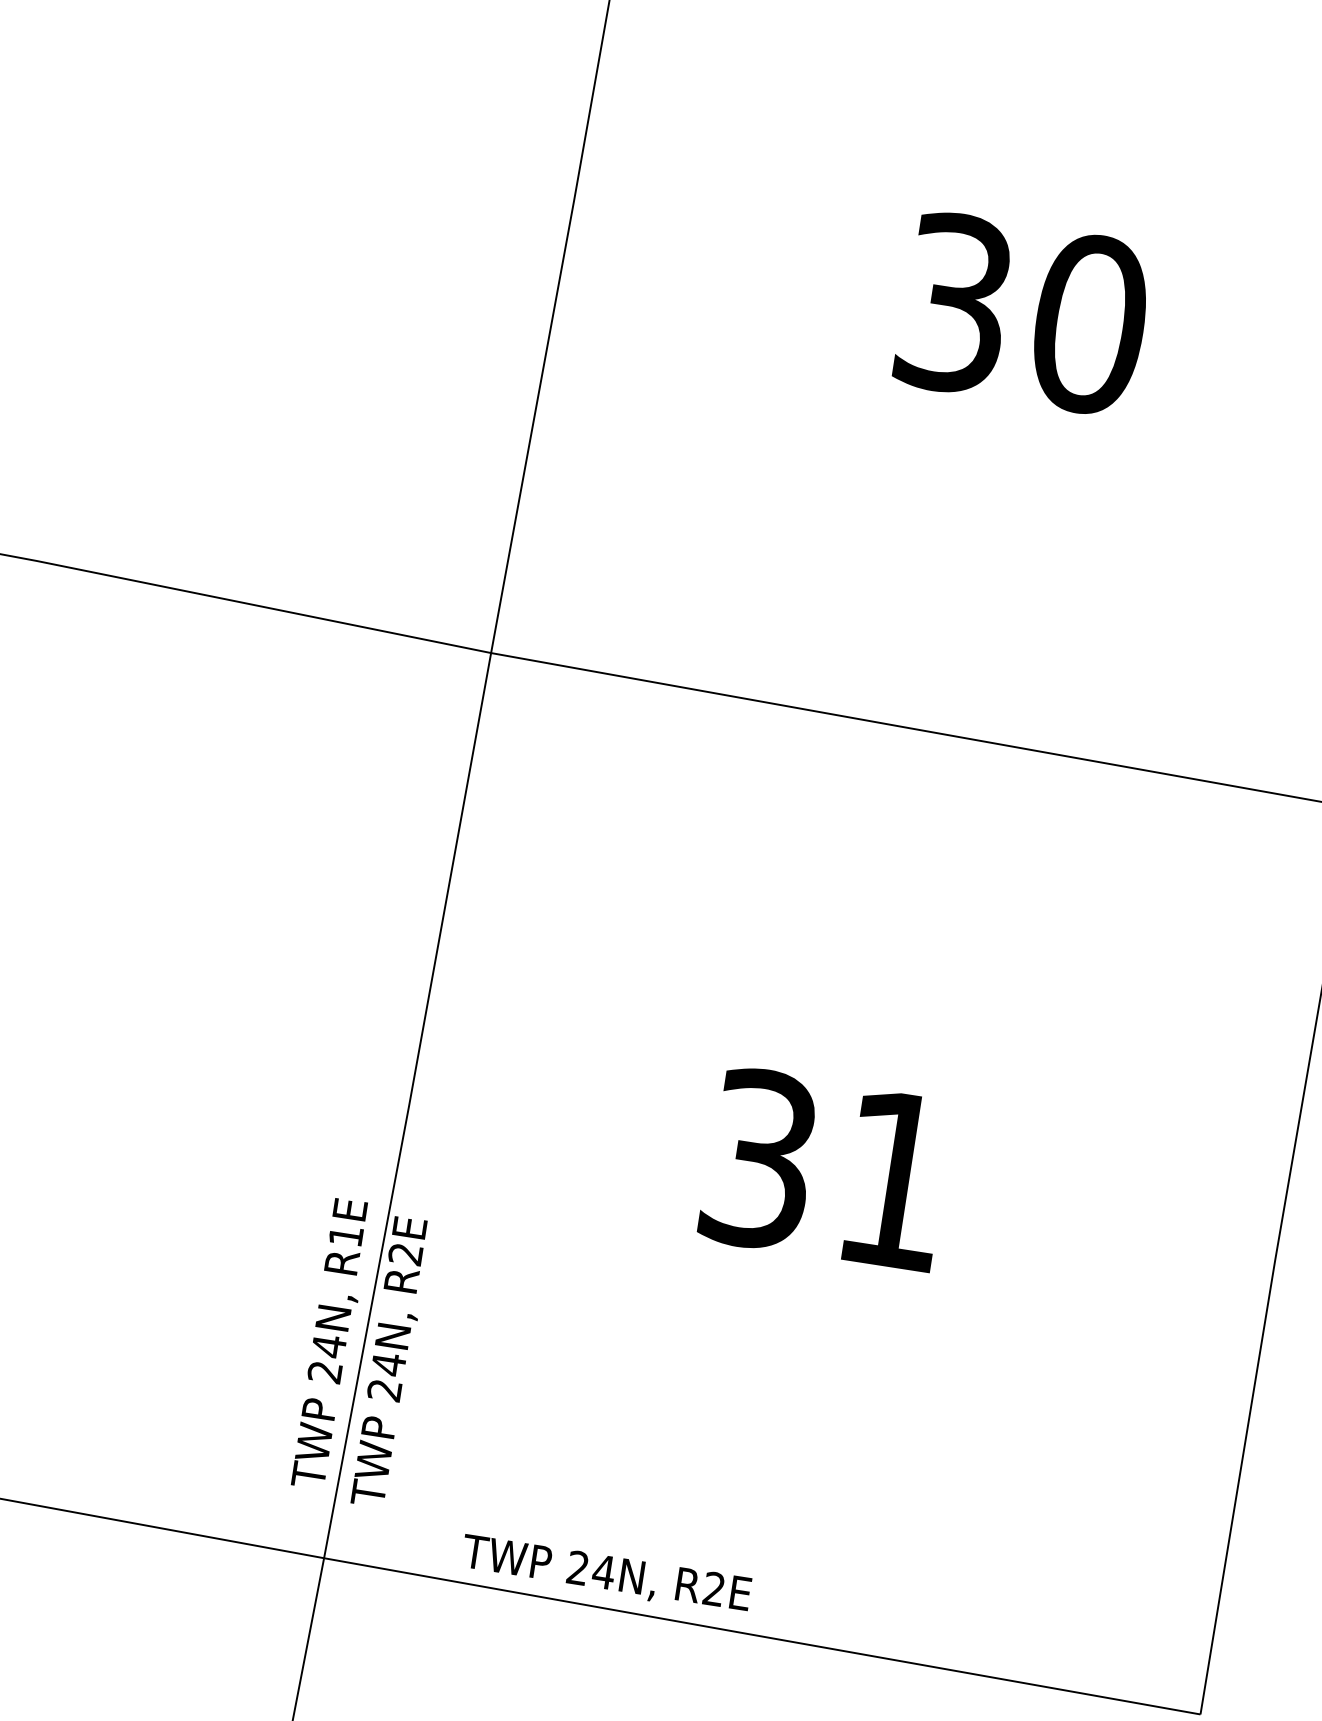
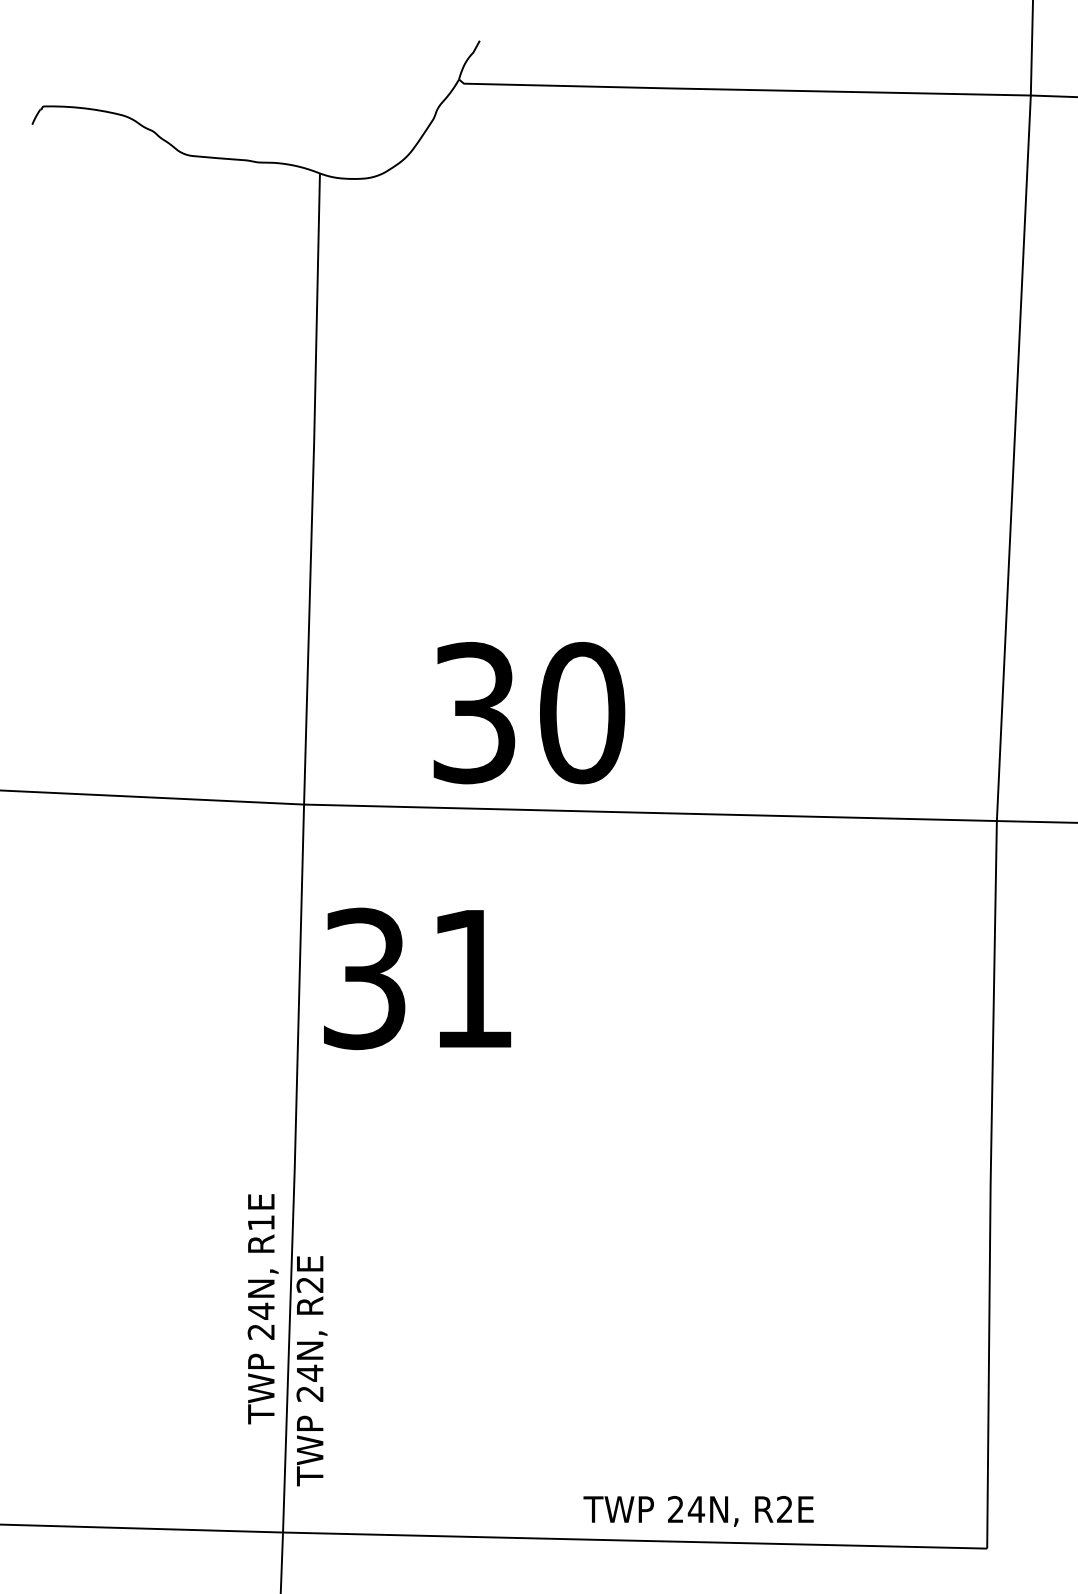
text: (1023, 314) -> (529, 713), moved
text: (826, 1169) -> (417, 978), moved
text: (330, 1344) -> (262, 1309), moved
text: (606, 1574) -> (698, 1511), moved

